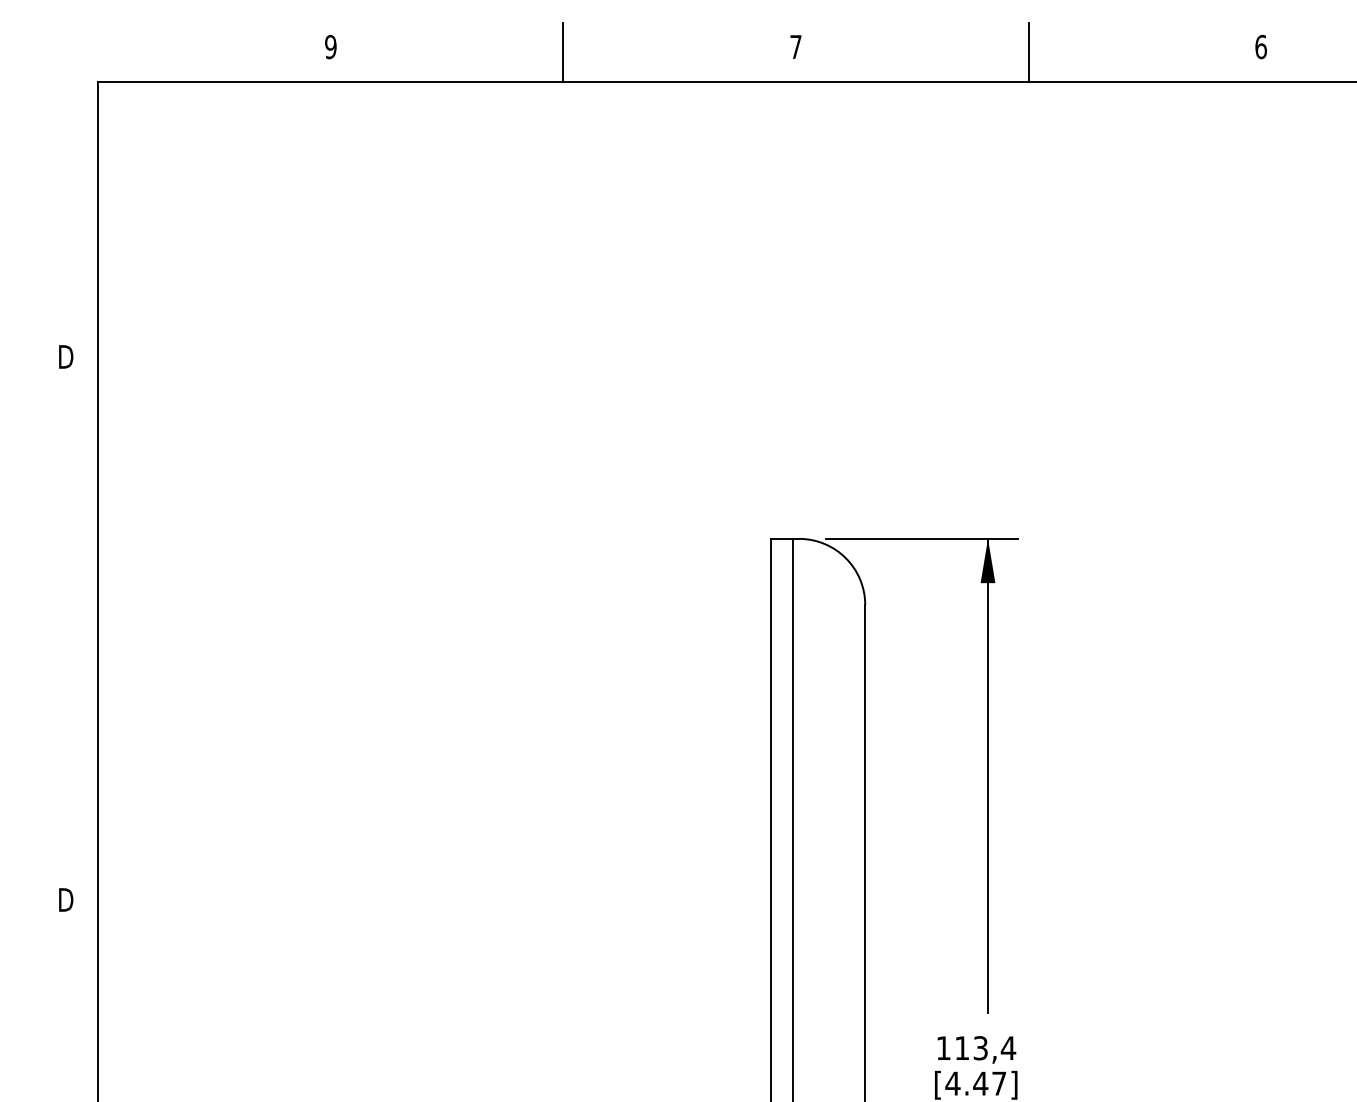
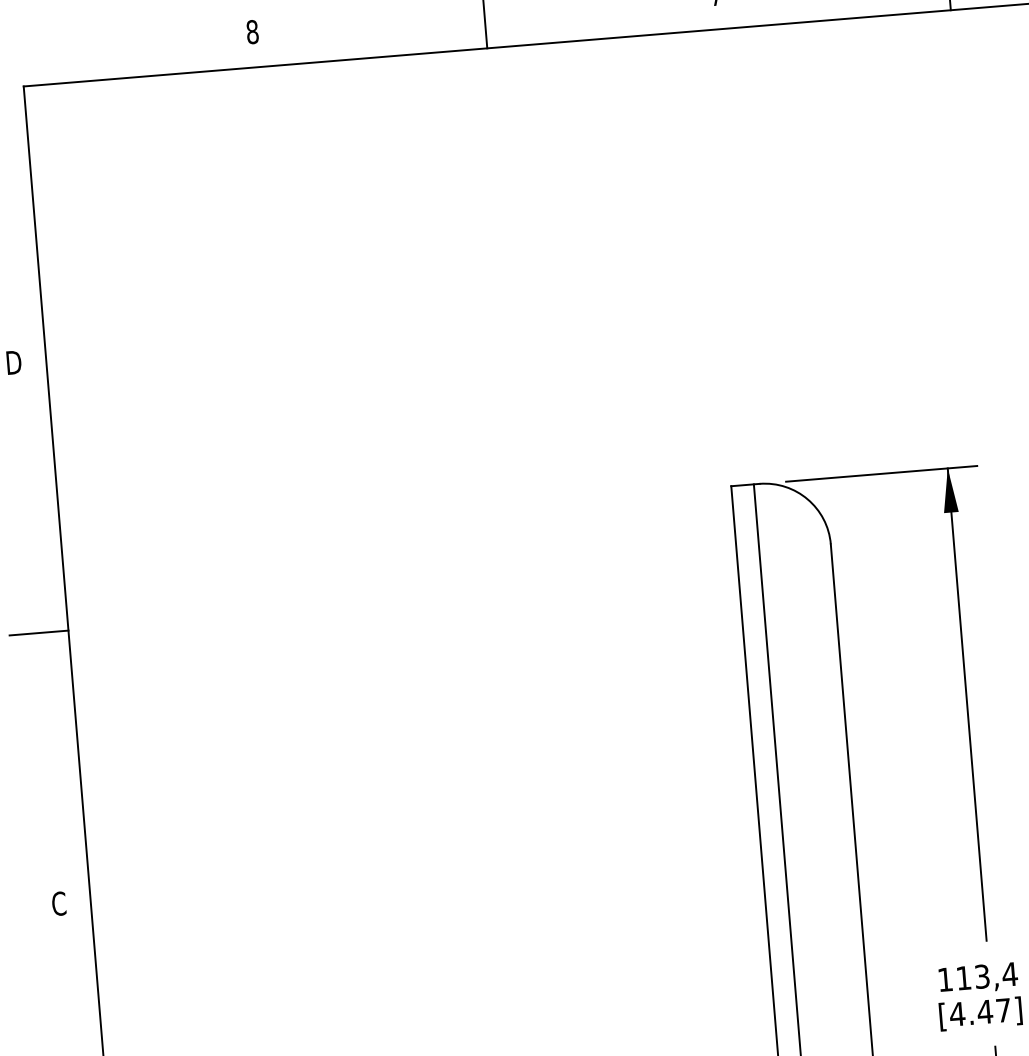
text: (330, 47) -> (252, 32), 9 -> 8
line: (68, 628) -> (38, 633), added
text: (66, 899) -> (58, 903), D -> C

